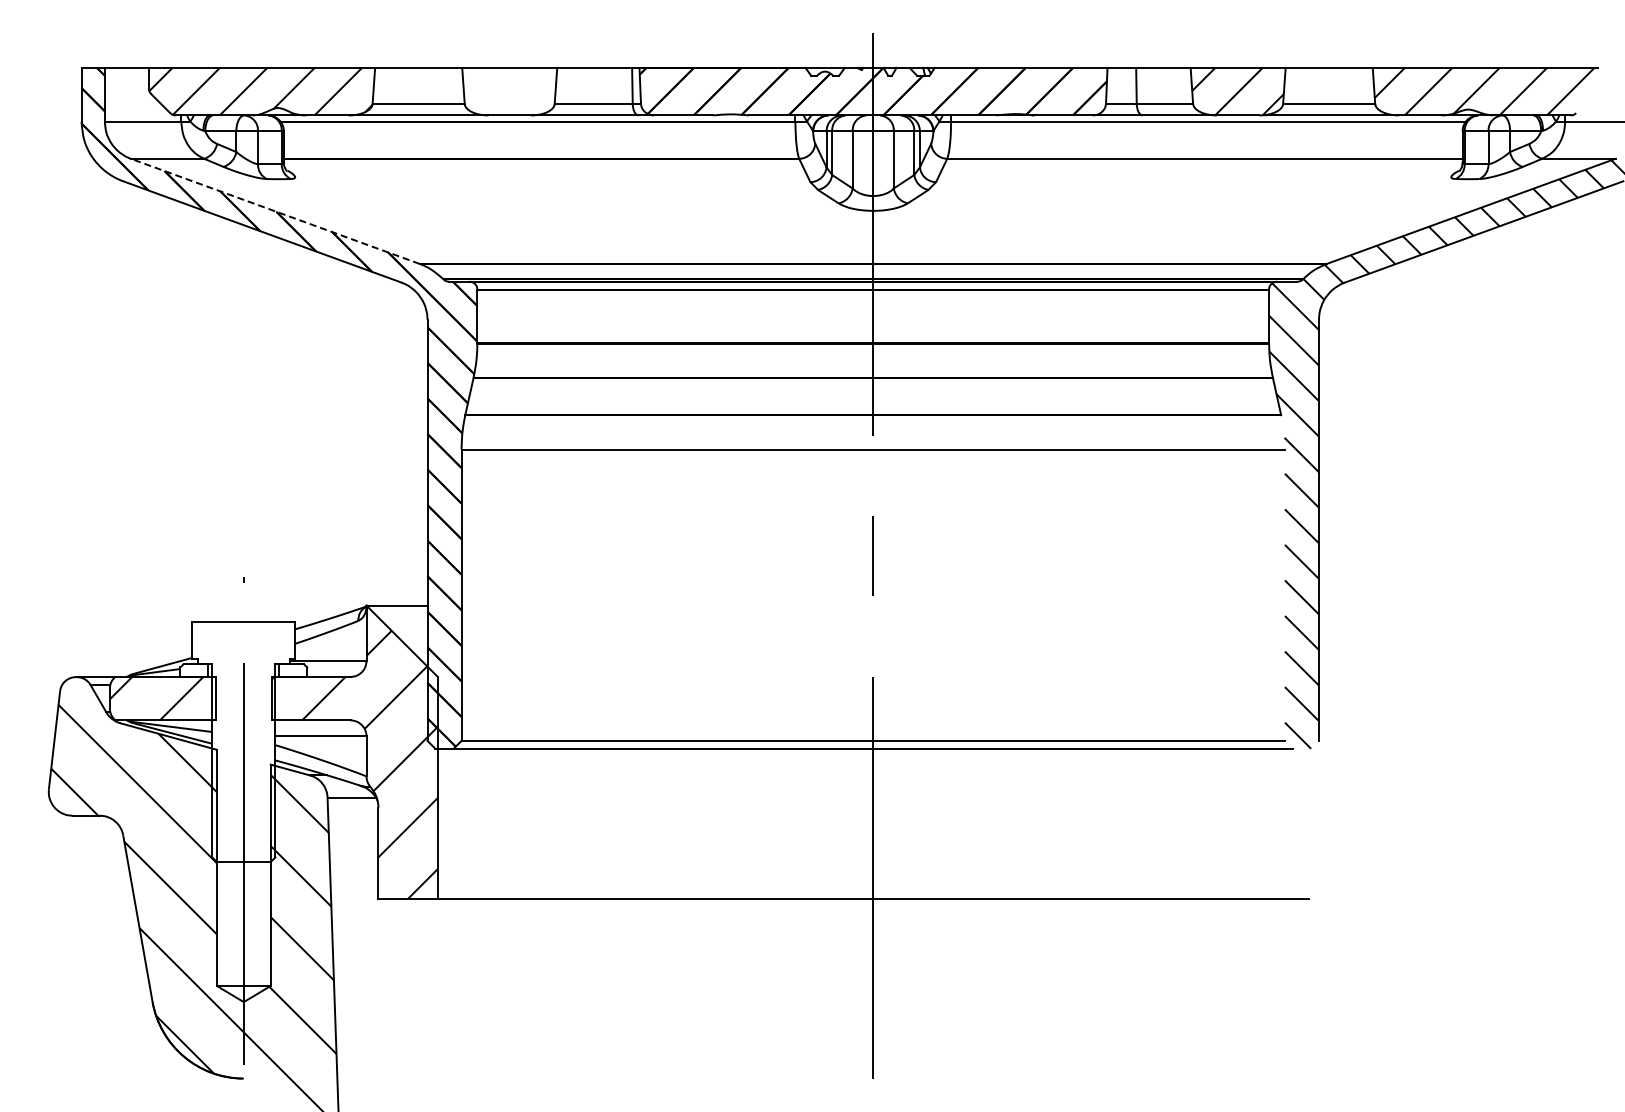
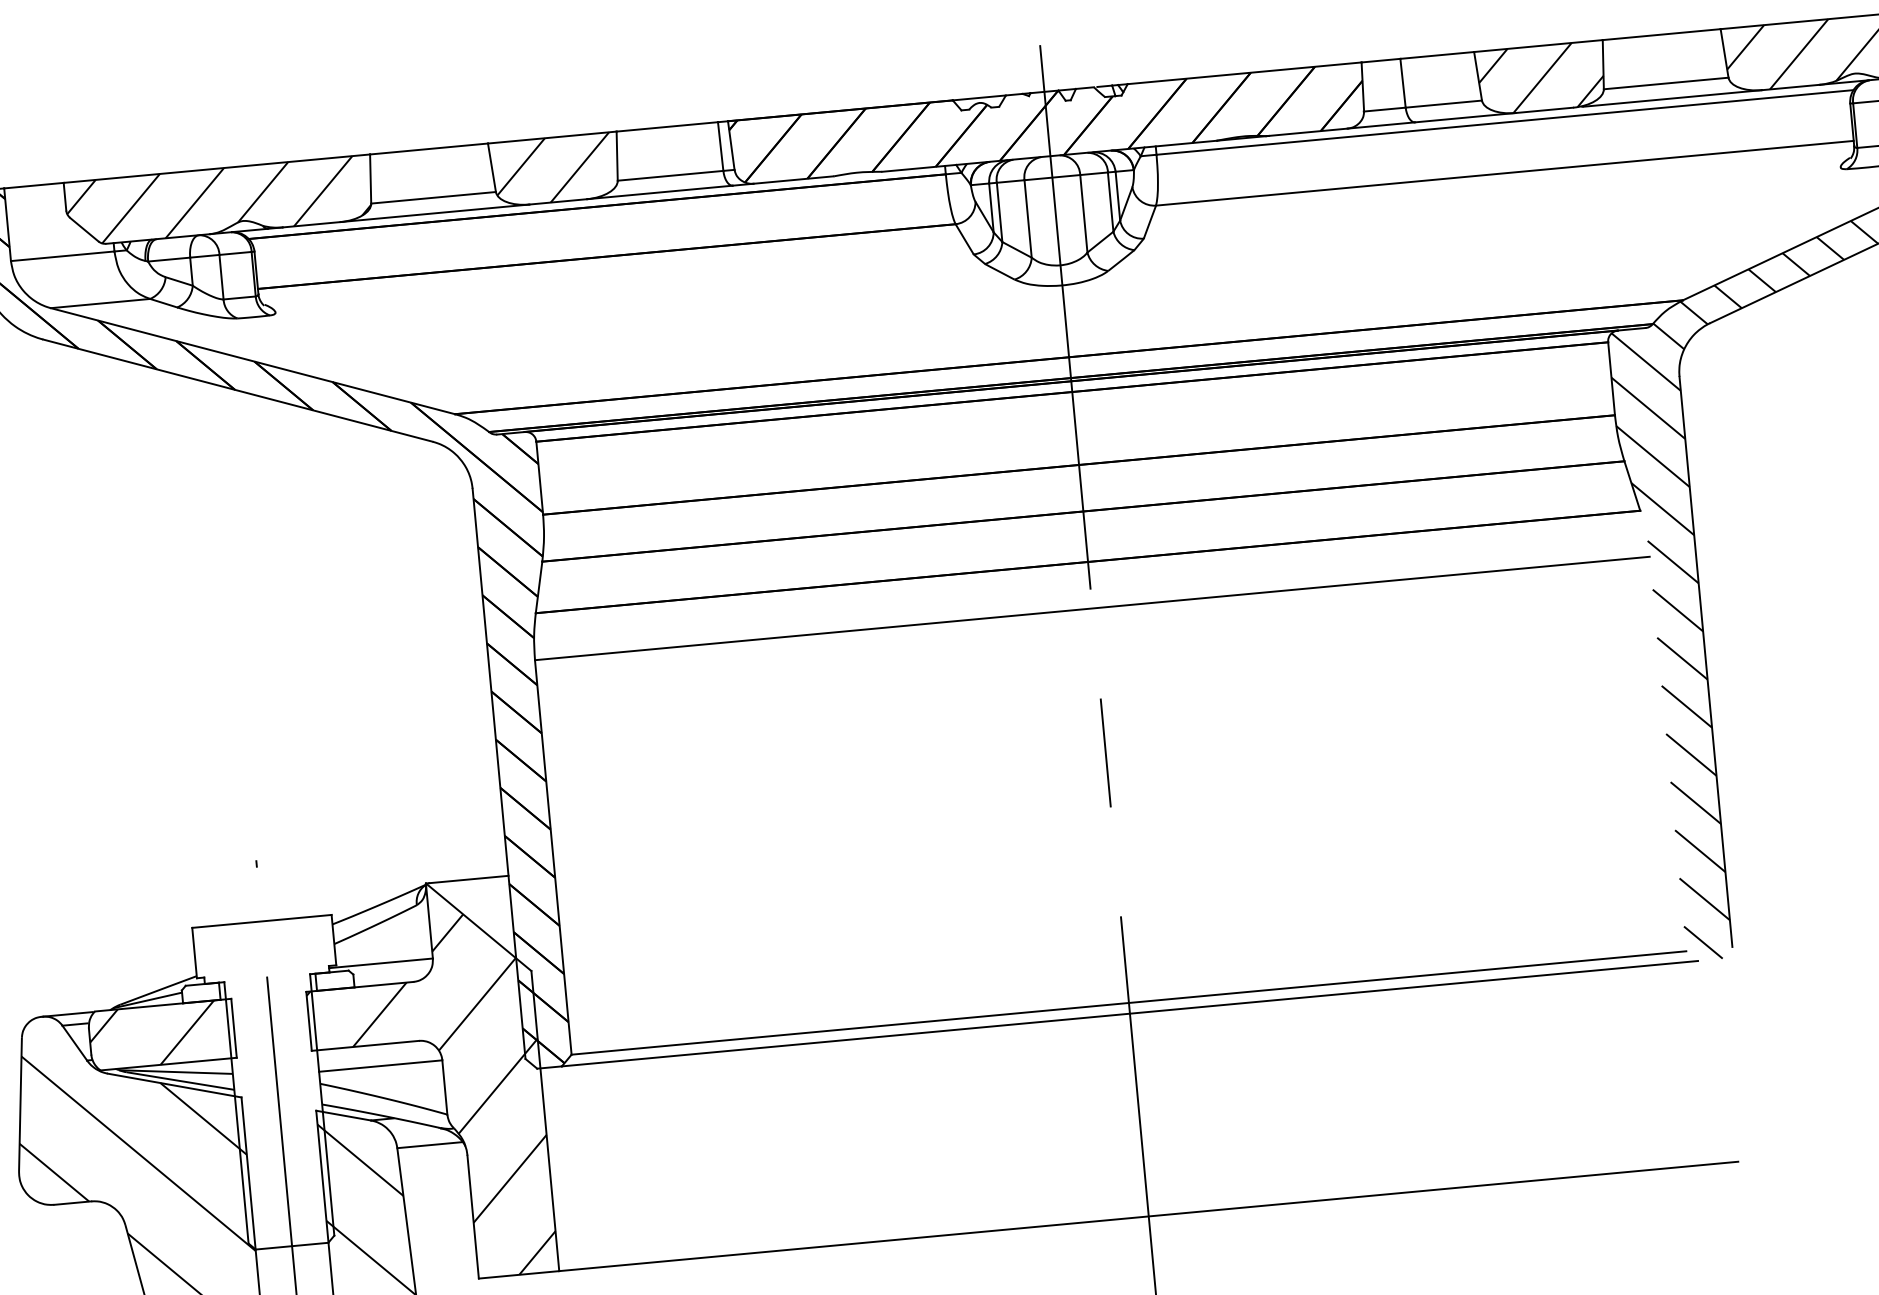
hatch: (508, 91) -> (553, 169), added
line: (275, 211) -> (253, 361), dashed -> solid

